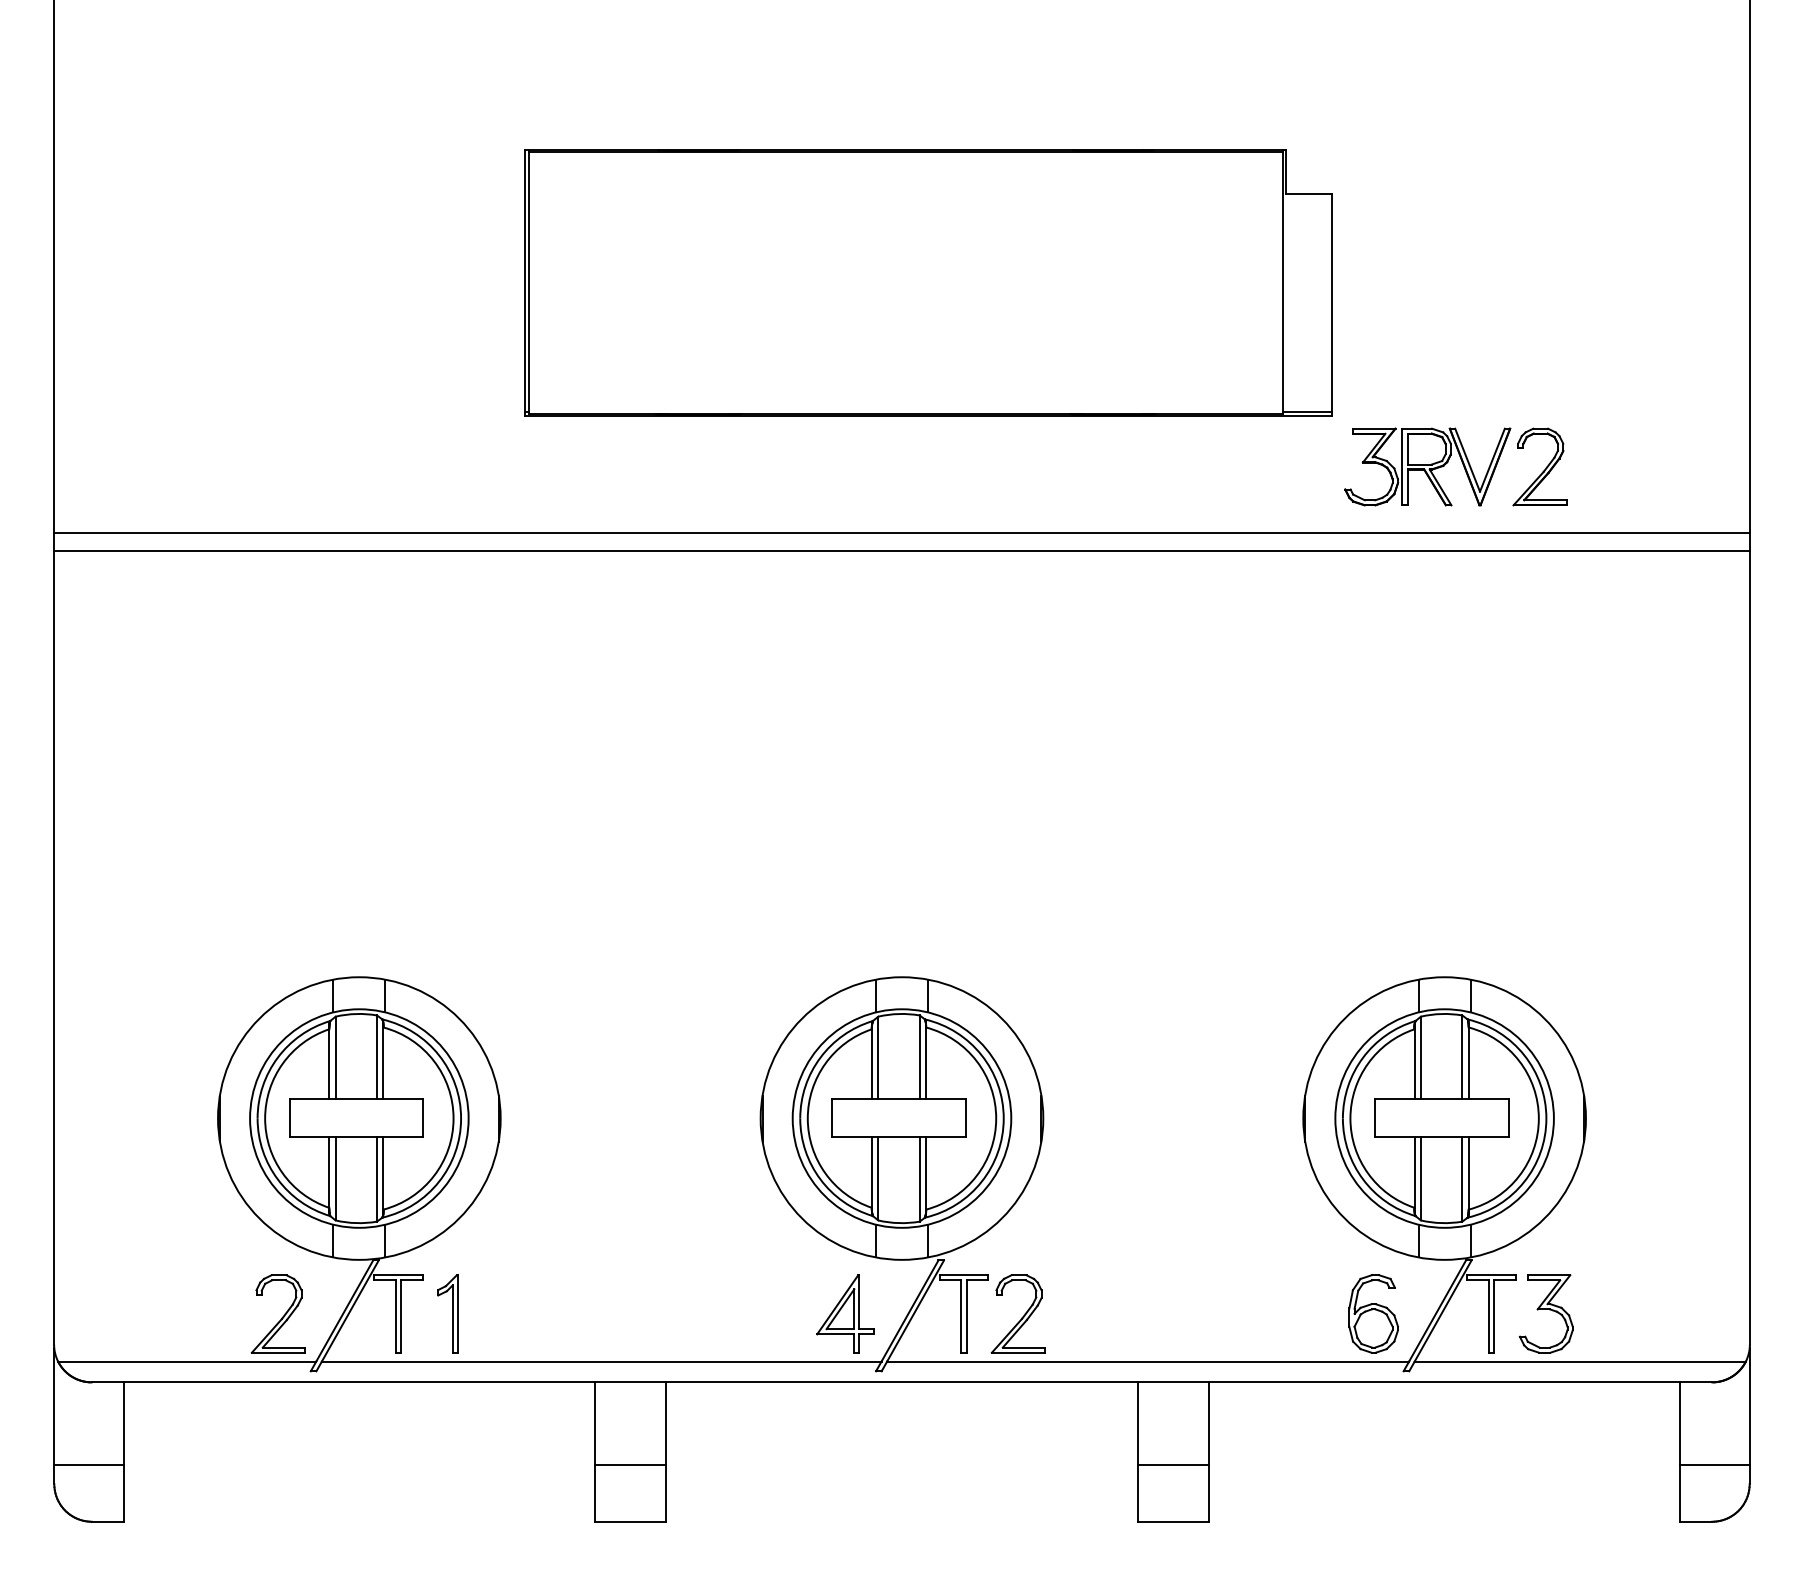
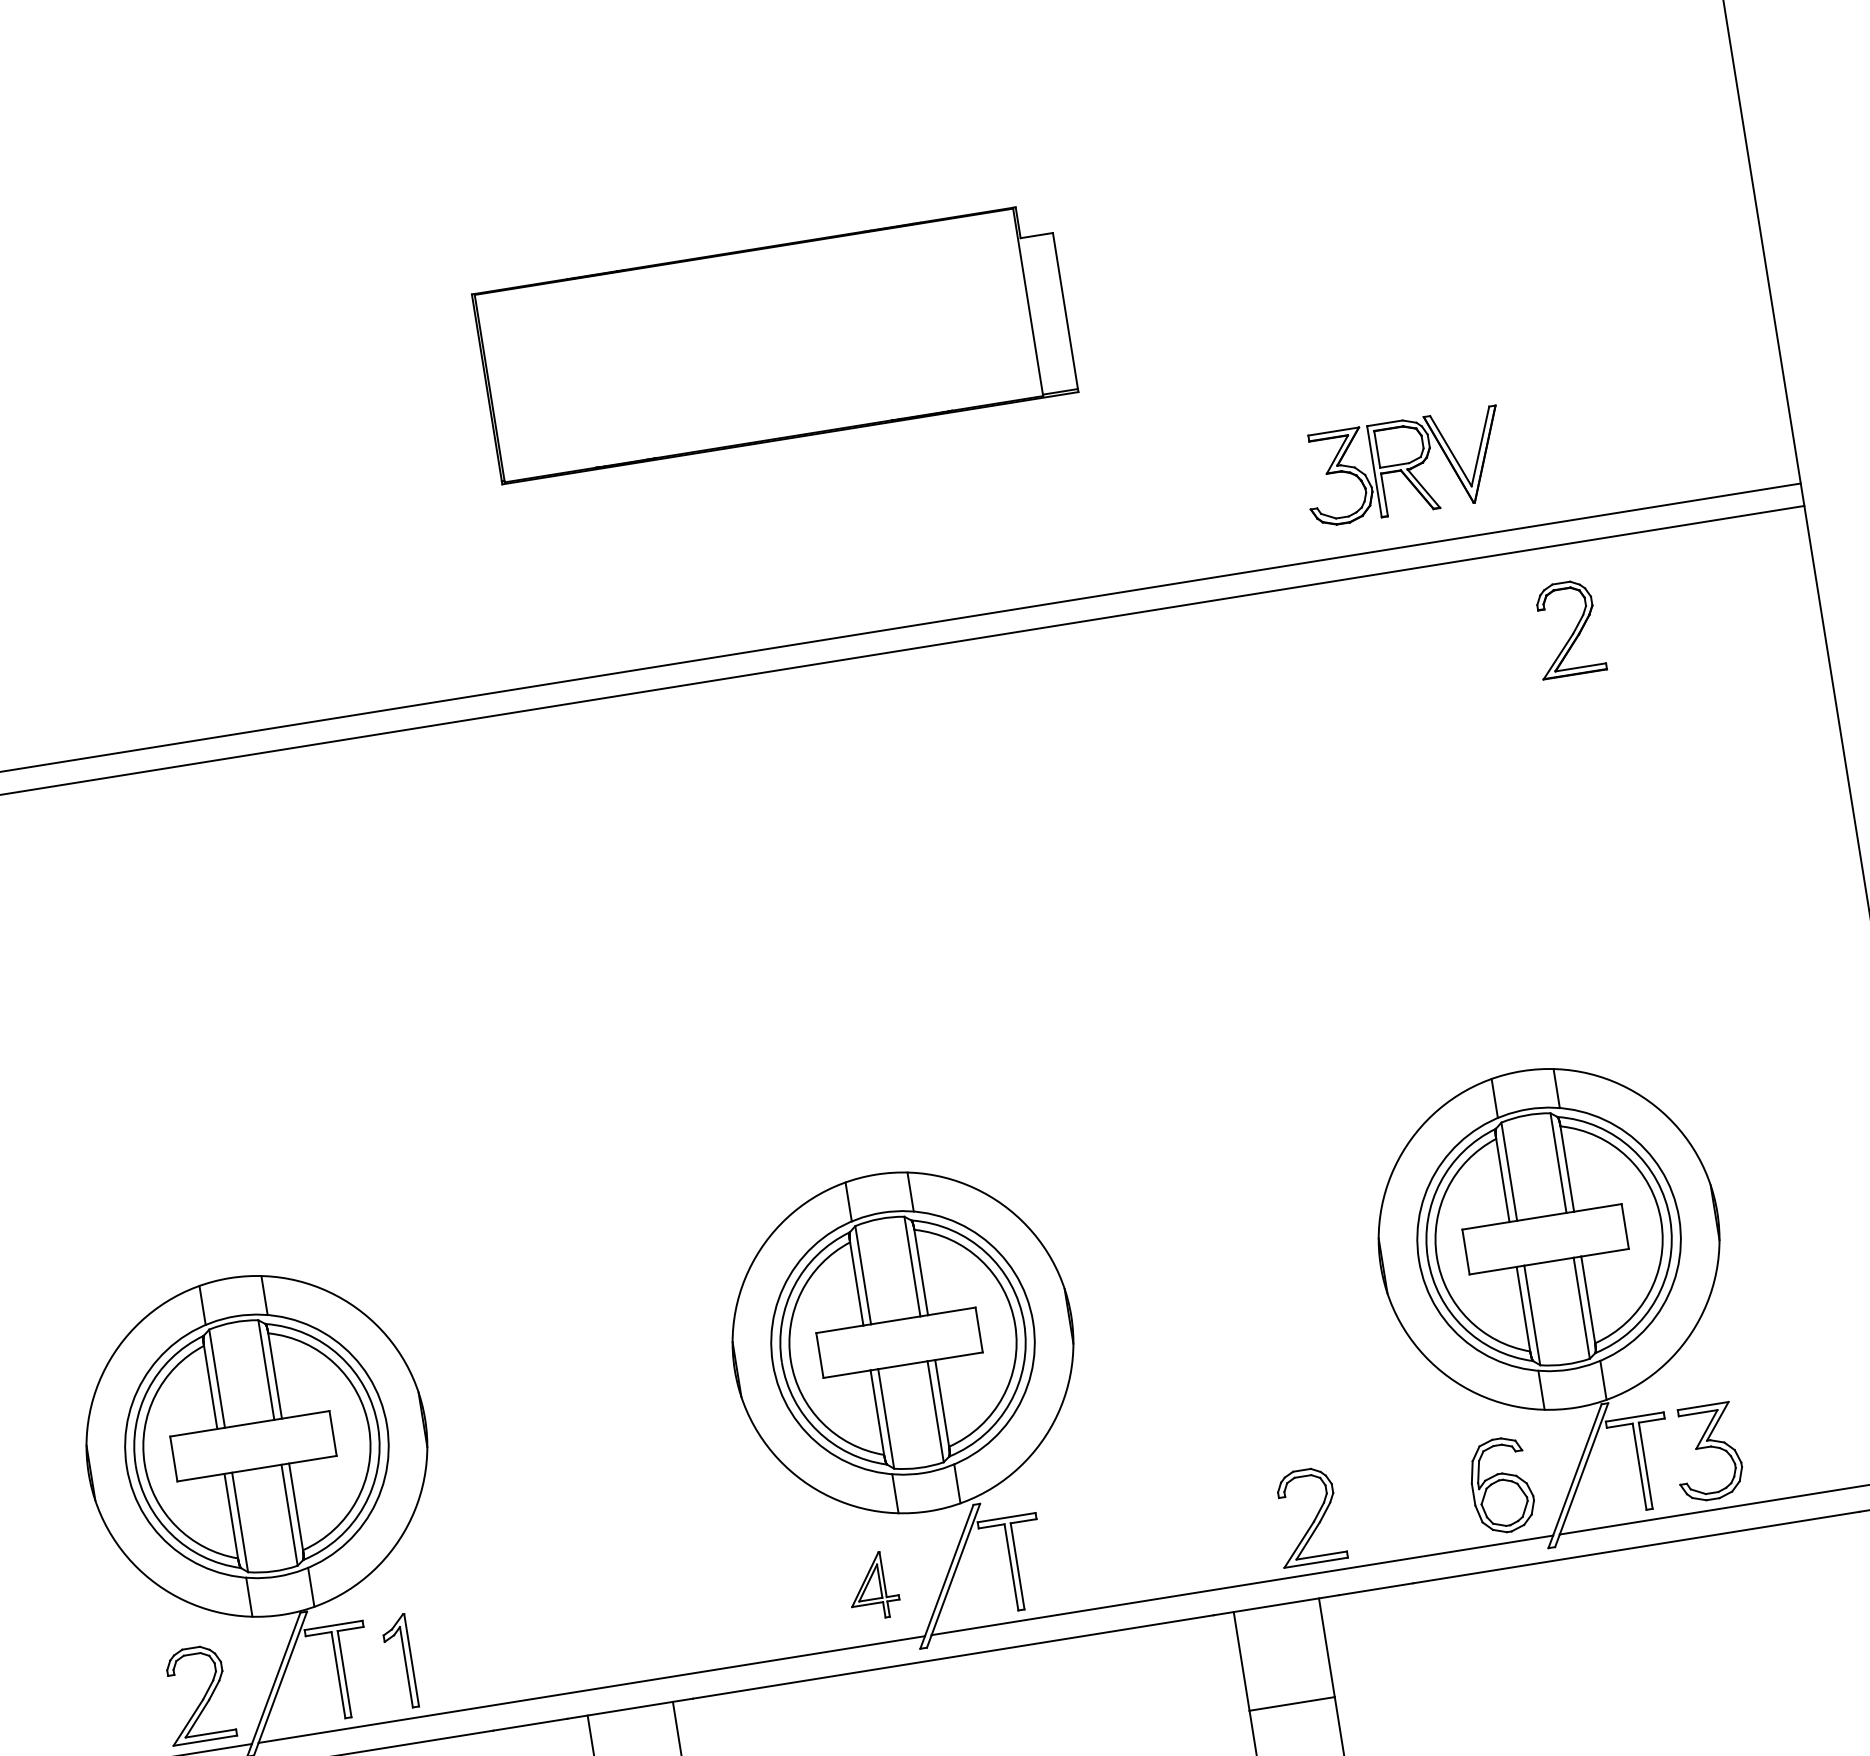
part: (928, 282) -> (775, 342), size x0.6
part: (1539, 466) -> (1567, 628), moved
part: (845, 1313) -> (872, 1585), size x0.7
part: (1017, 1313) -> (1307, 1516), moved

